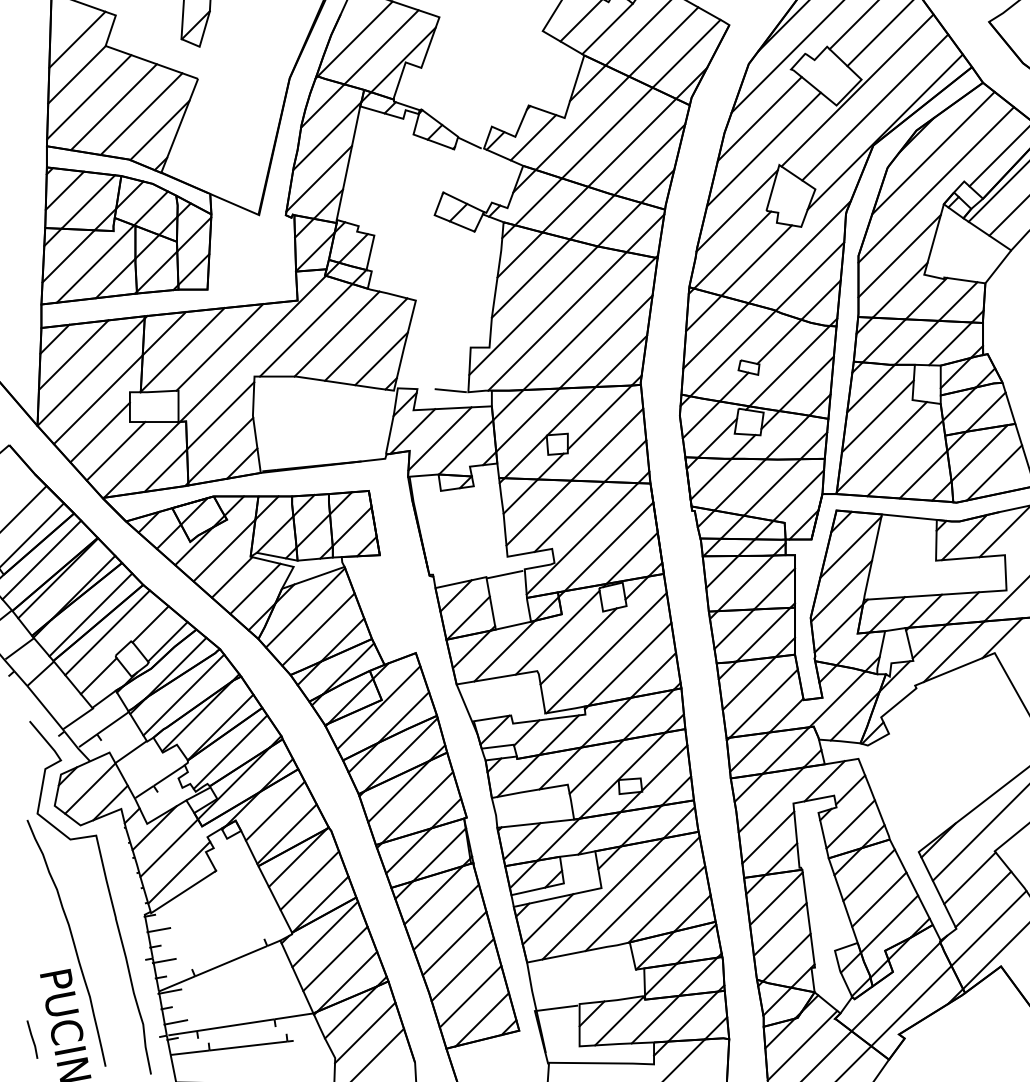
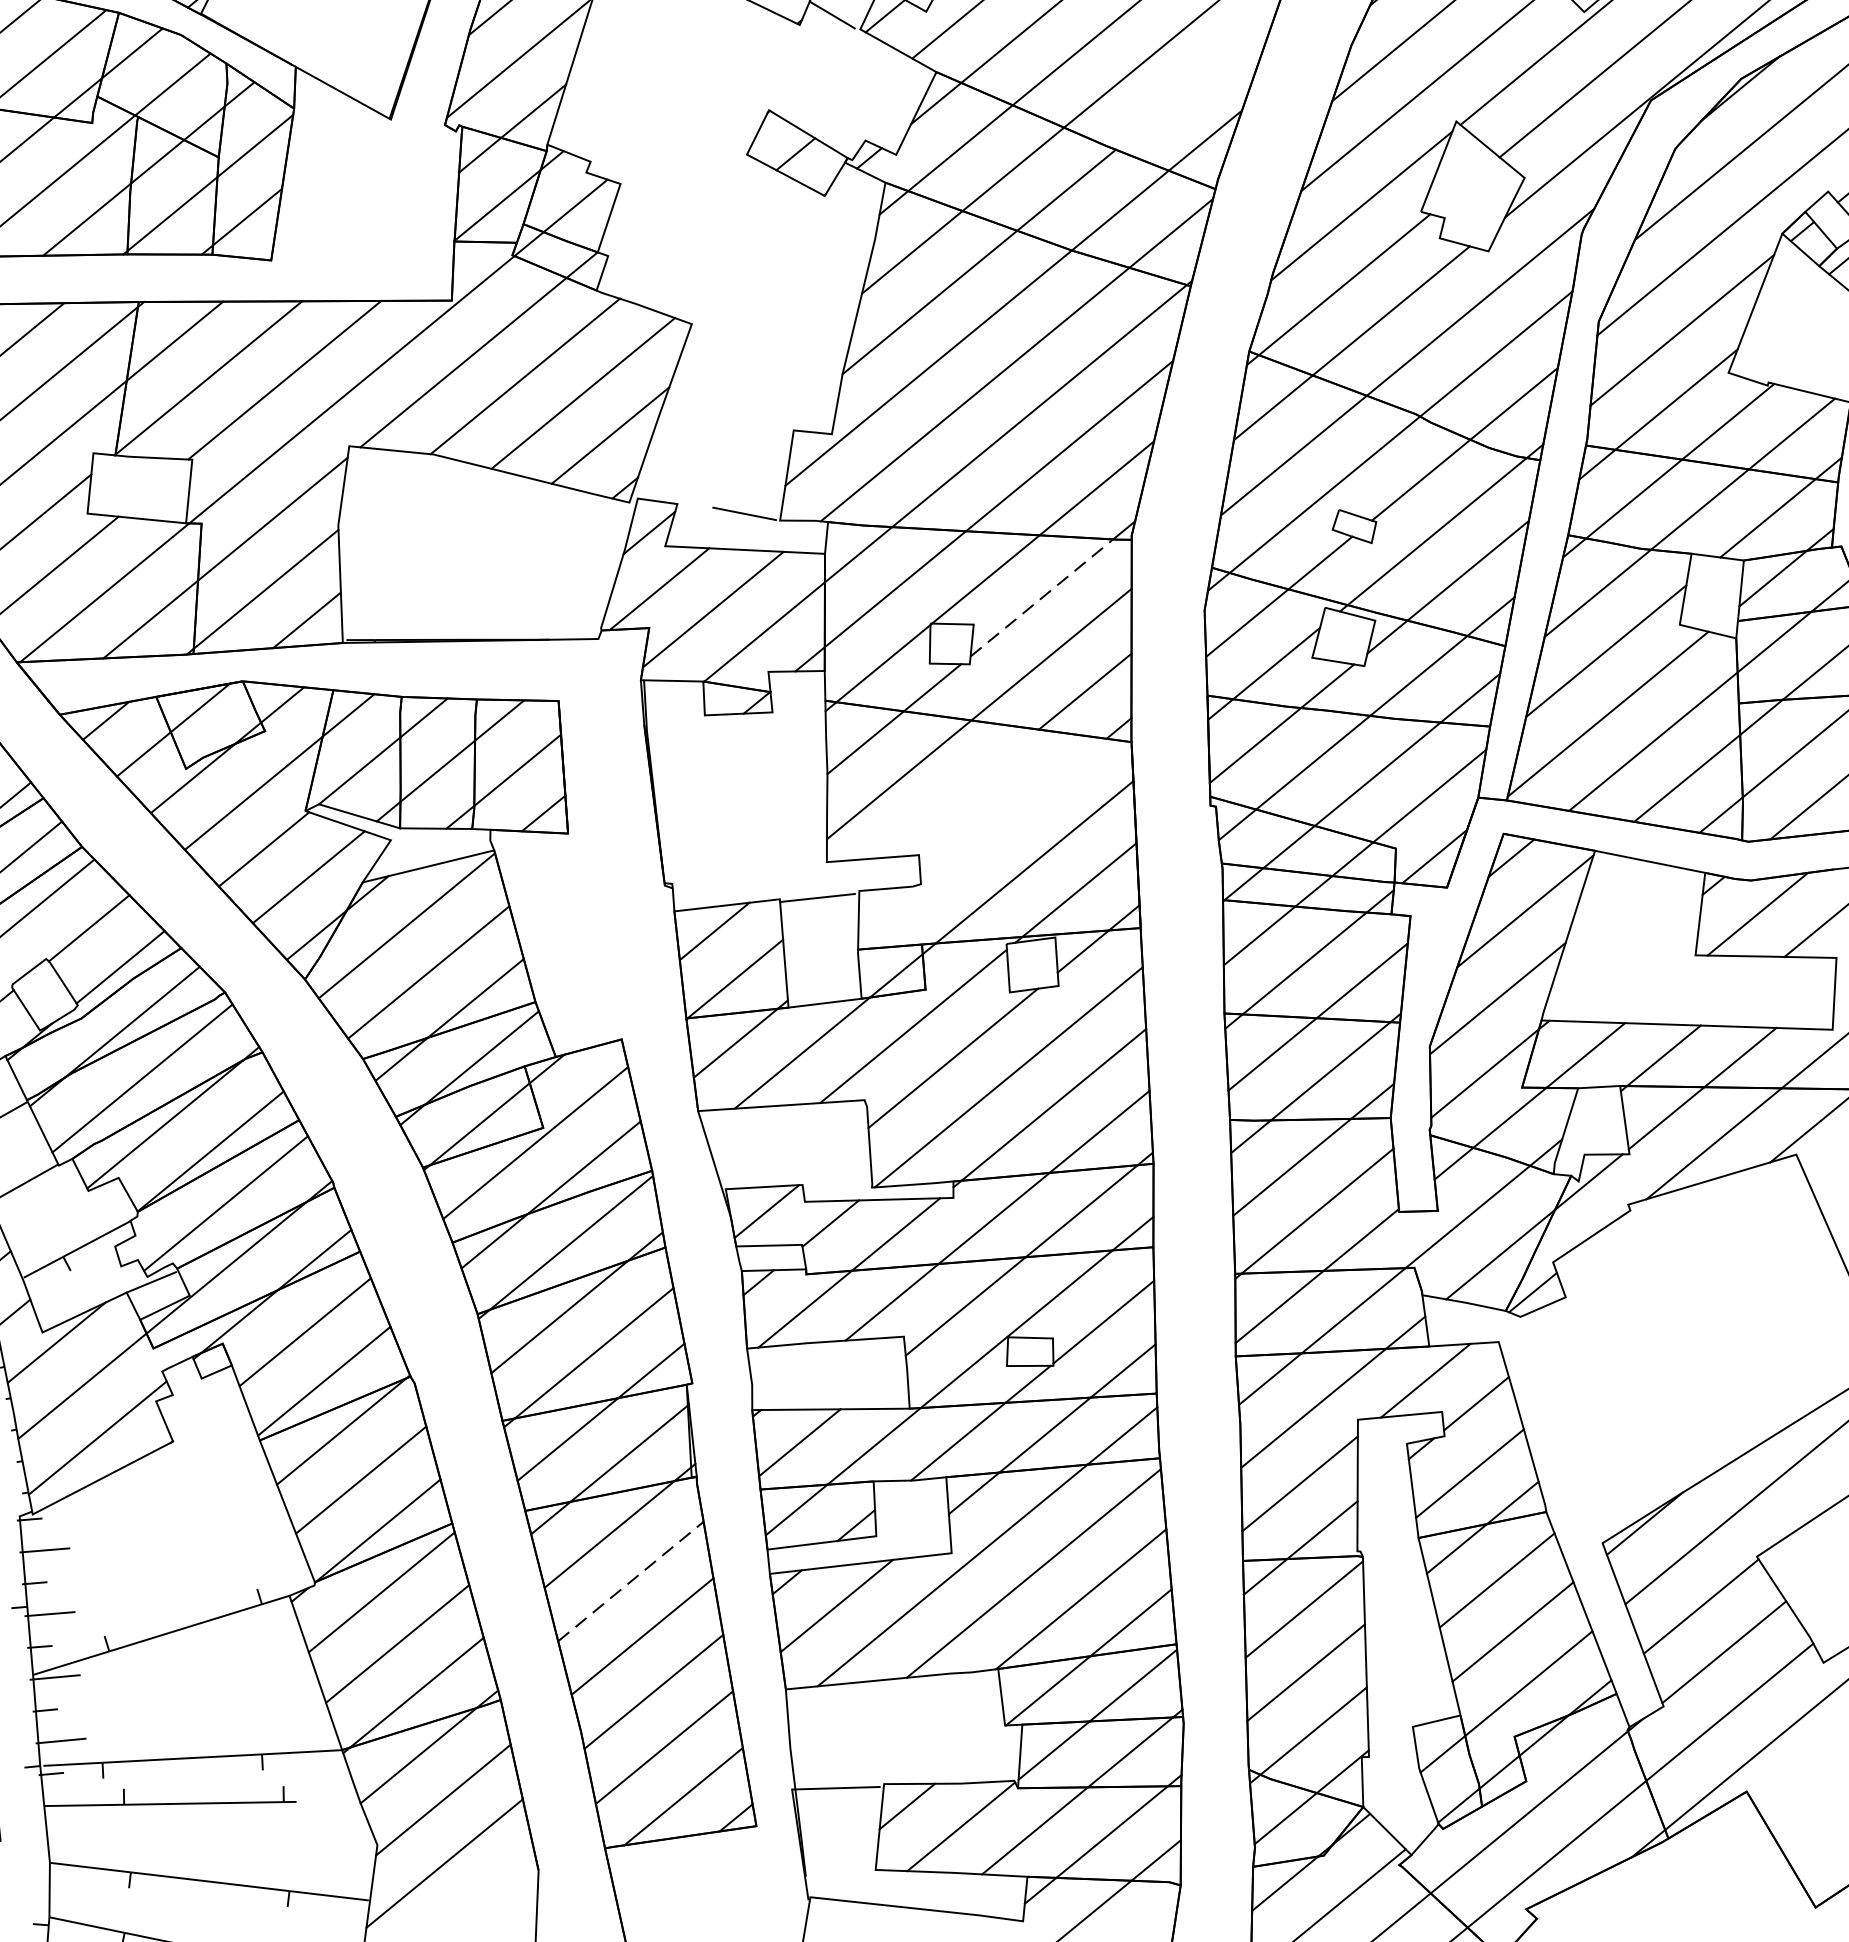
line: (649, 159) -> (1193, 84), removed
line: (600, 417) -> (1043, 598), solid -> dashed
line: (569, 516) -> (960, 792), removed
line: (582, 538) -> (982, 840), removed
line: (446, 916) -> (631, 1579), solid -> dashed

